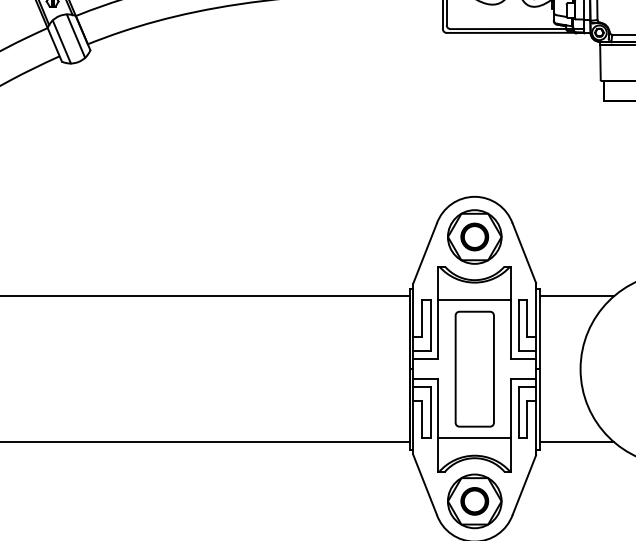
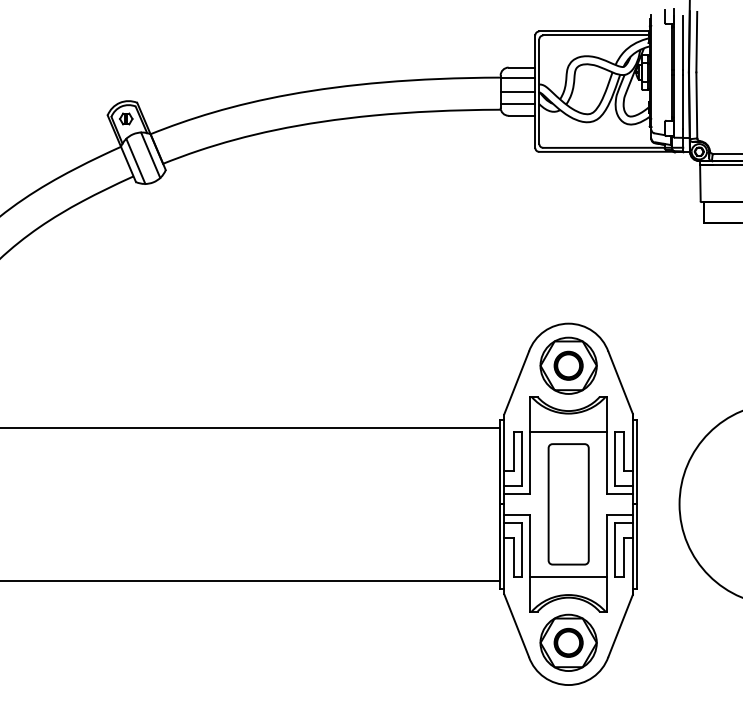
line: (576, 296) -> (675, 428), removed
line: (576, 441) -> (675, 580), removed

